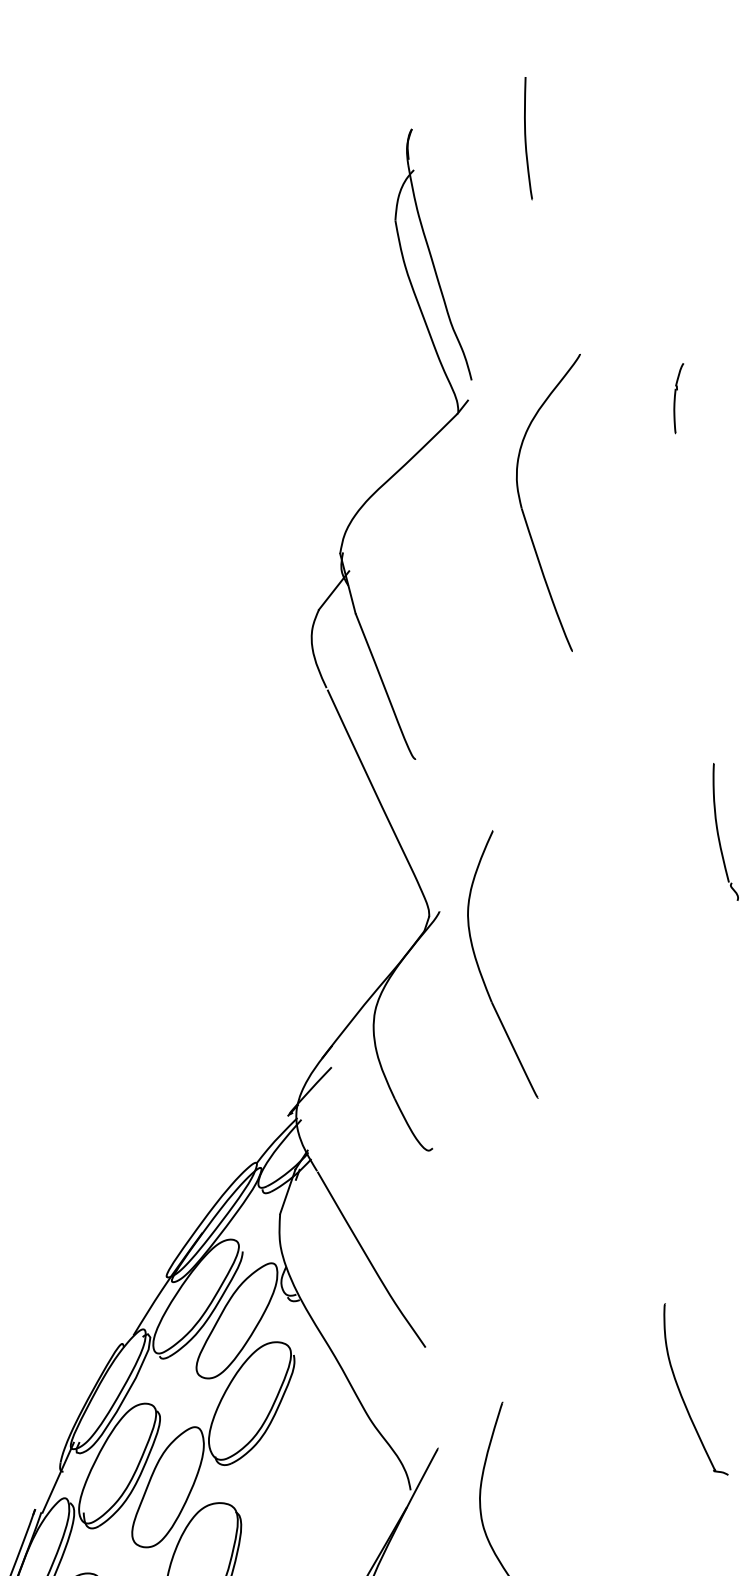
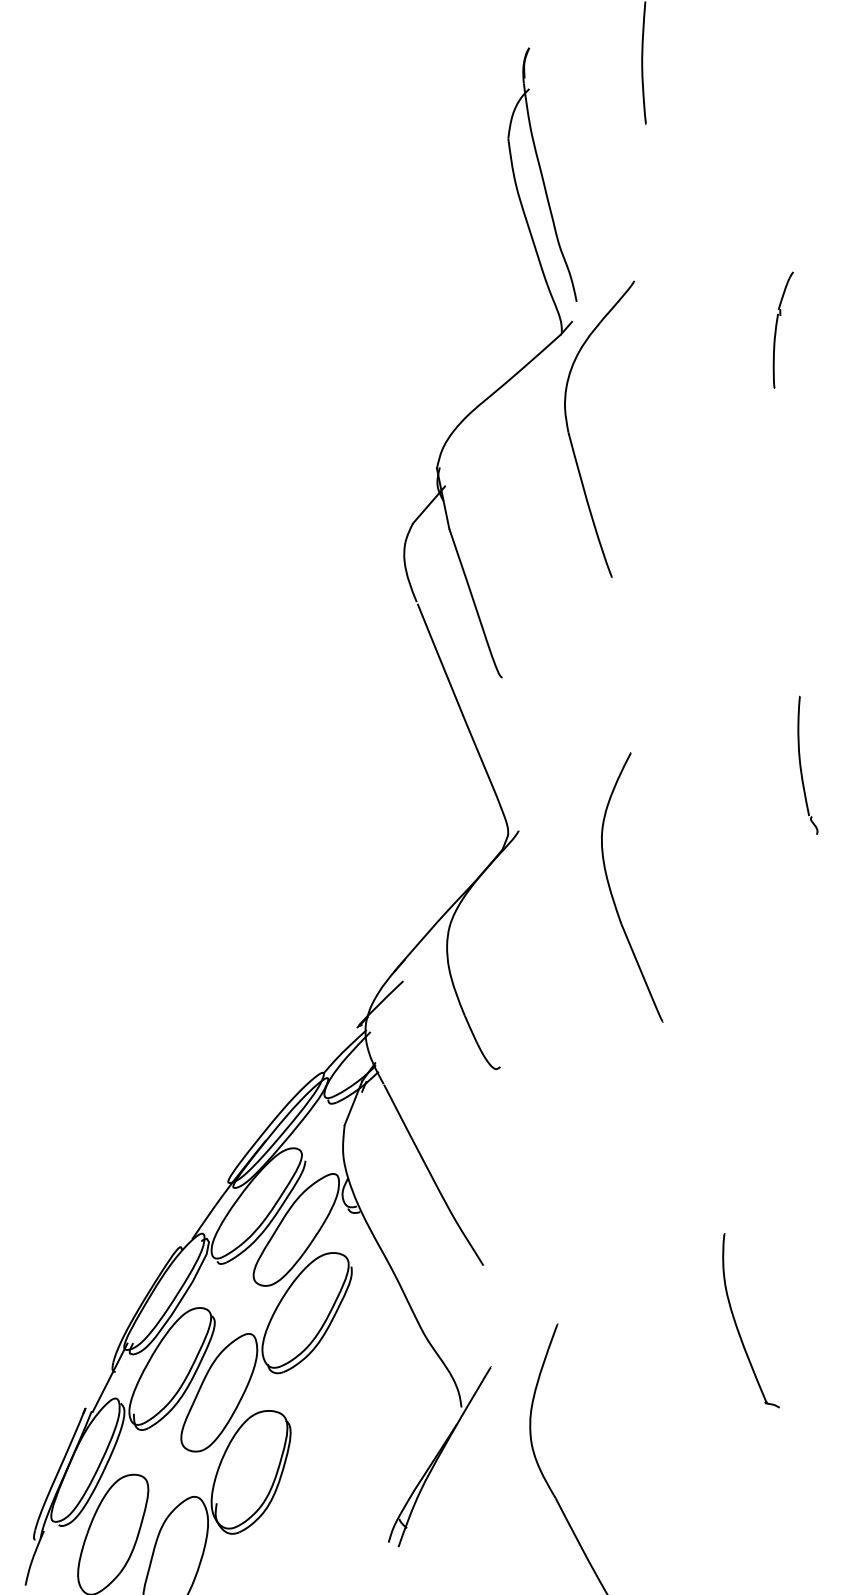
part: (678, 397) -> (782, 329), size x1.67
part: (523, 511) -> (570, 435), moved
part: (481, 972) -> (612, 893), moved

